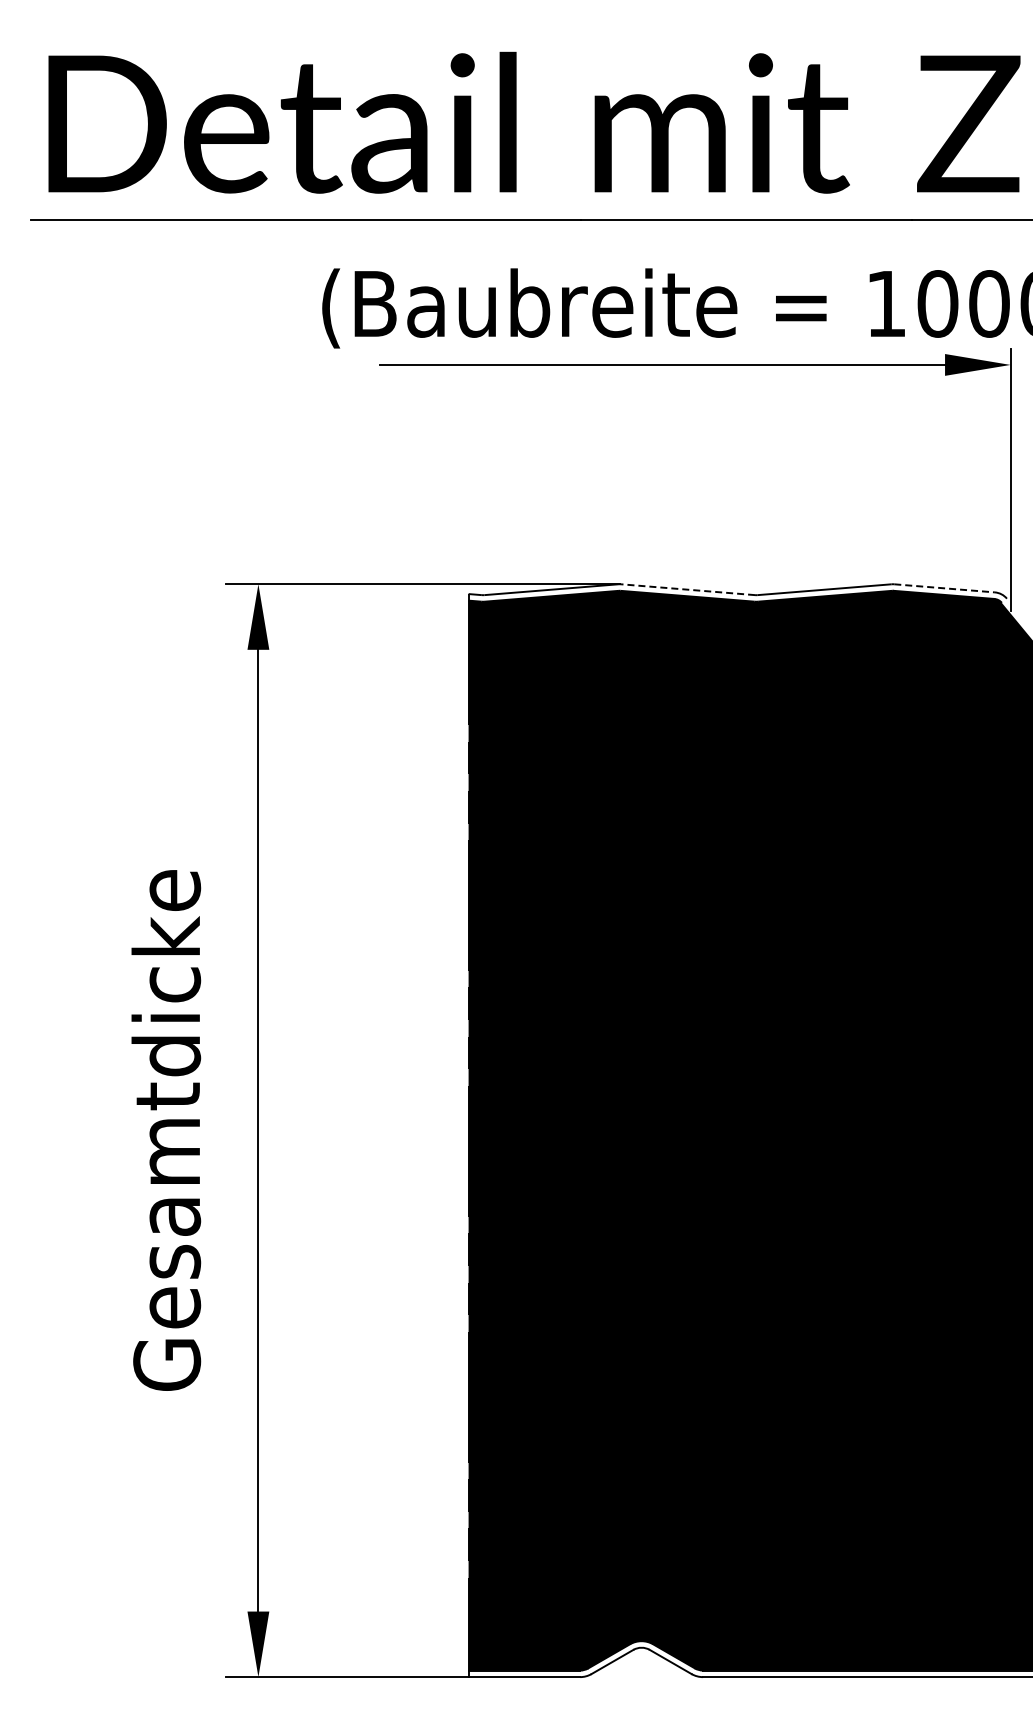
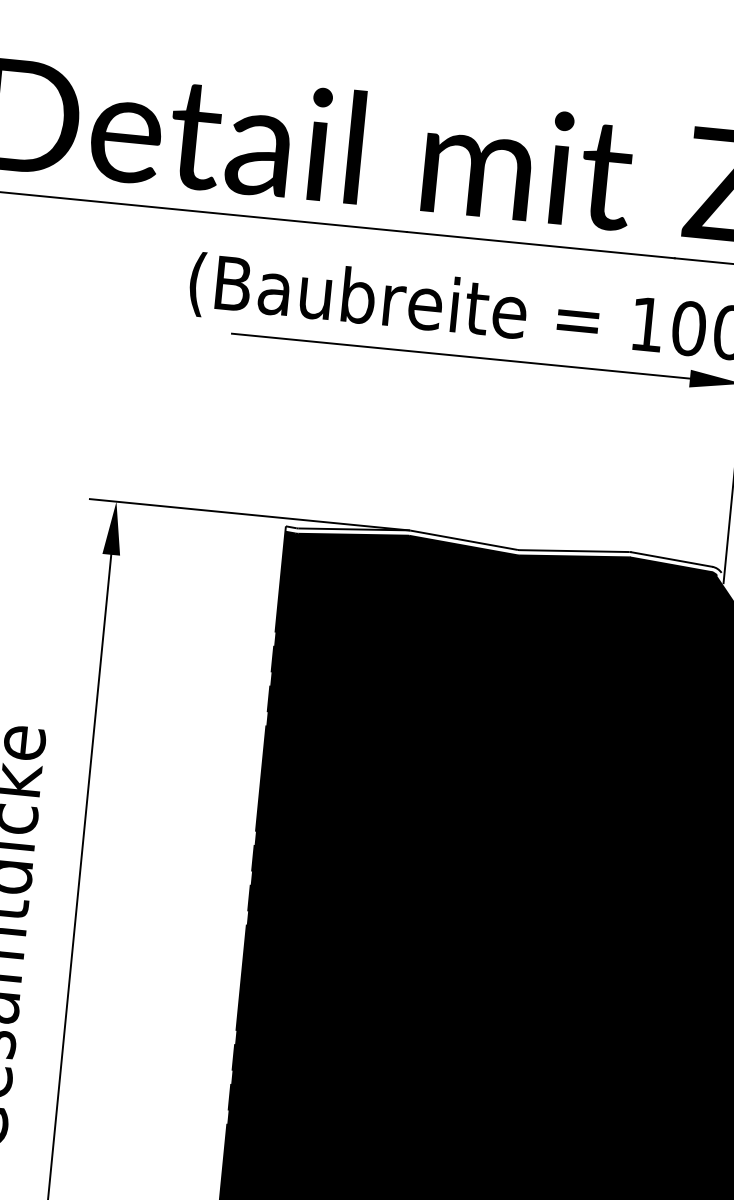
line: (945, 588) -> (672, 559), dashed -> solid
line: (687, 589) -> (463, 540), dashed -> solid

